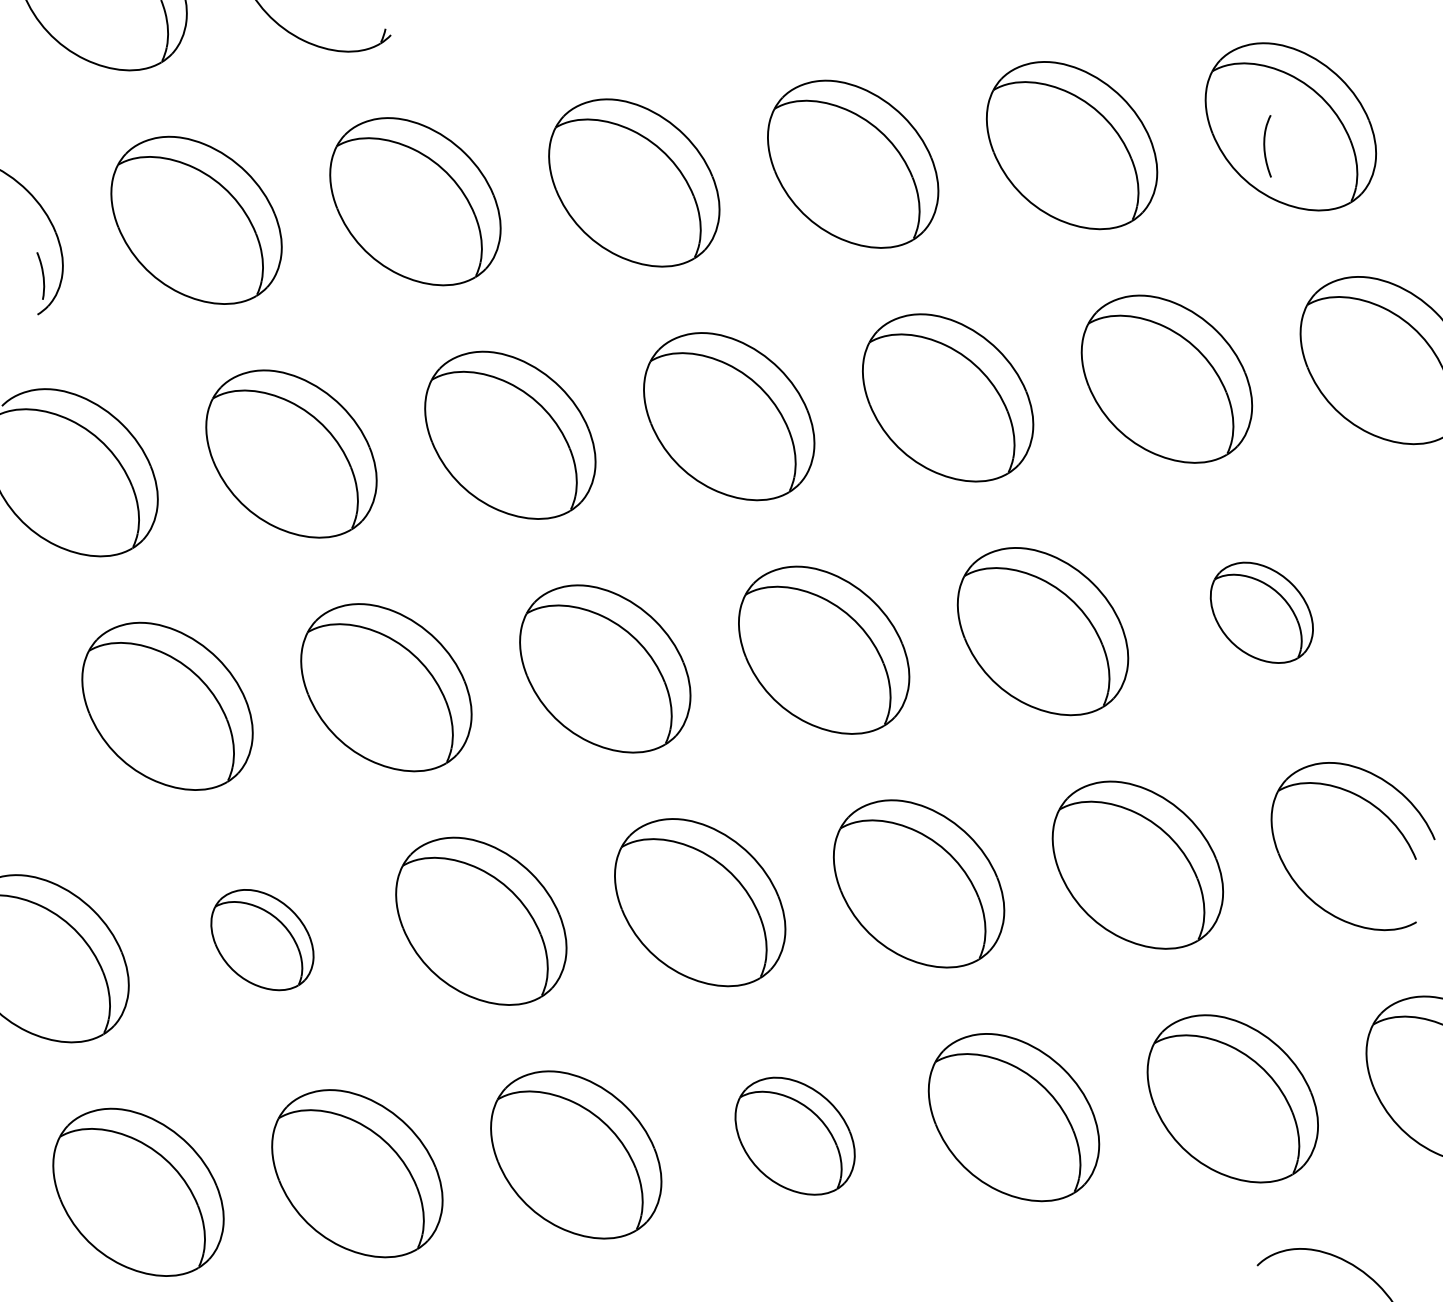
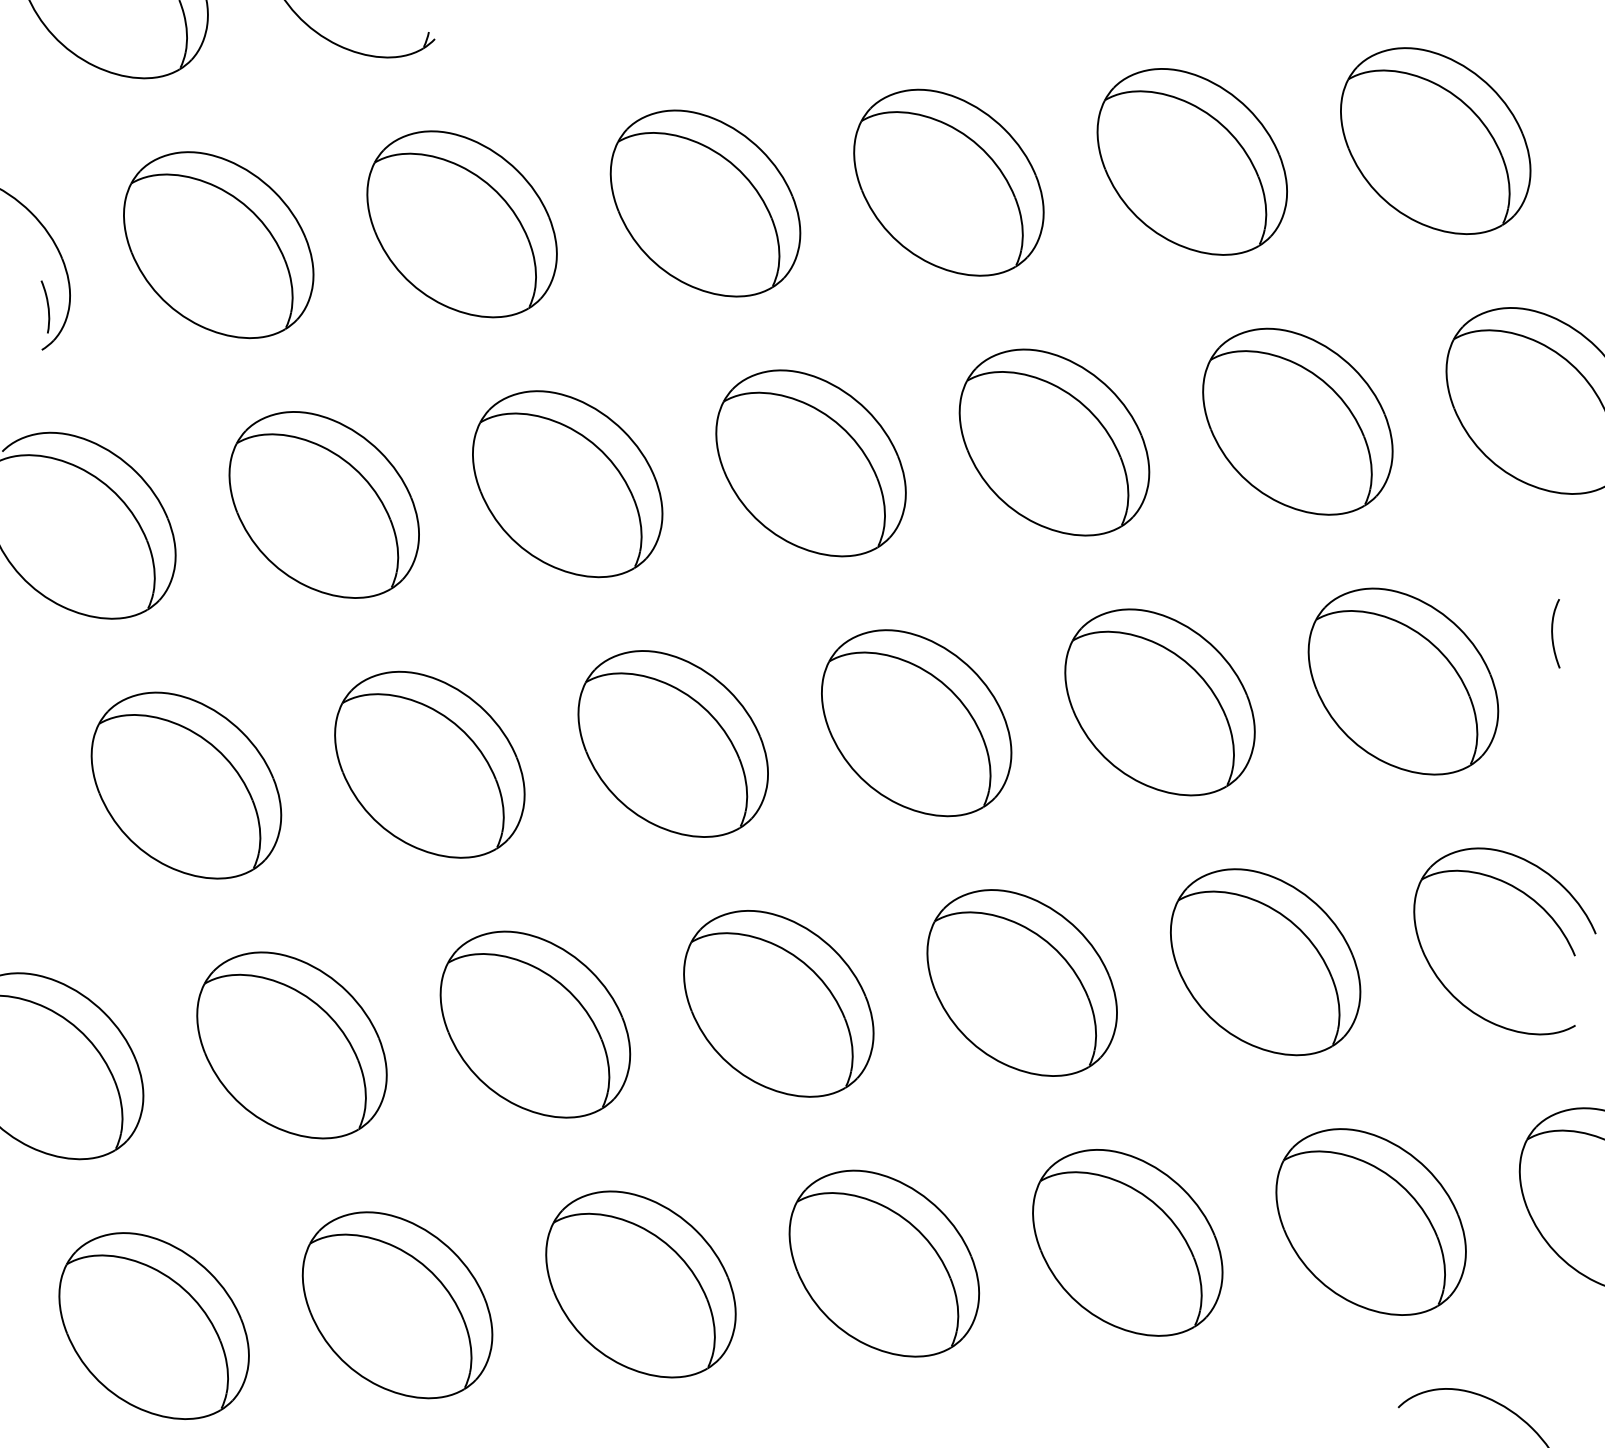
curve: (1265, 146) -> (1553, 633), moved
part: (1261, 612) -> (1403, 681), size x1.67
part: (262, 940) -> (291, 1045), size x1.67
part: (795, 1136) -> (884, 1263), size x1.43

